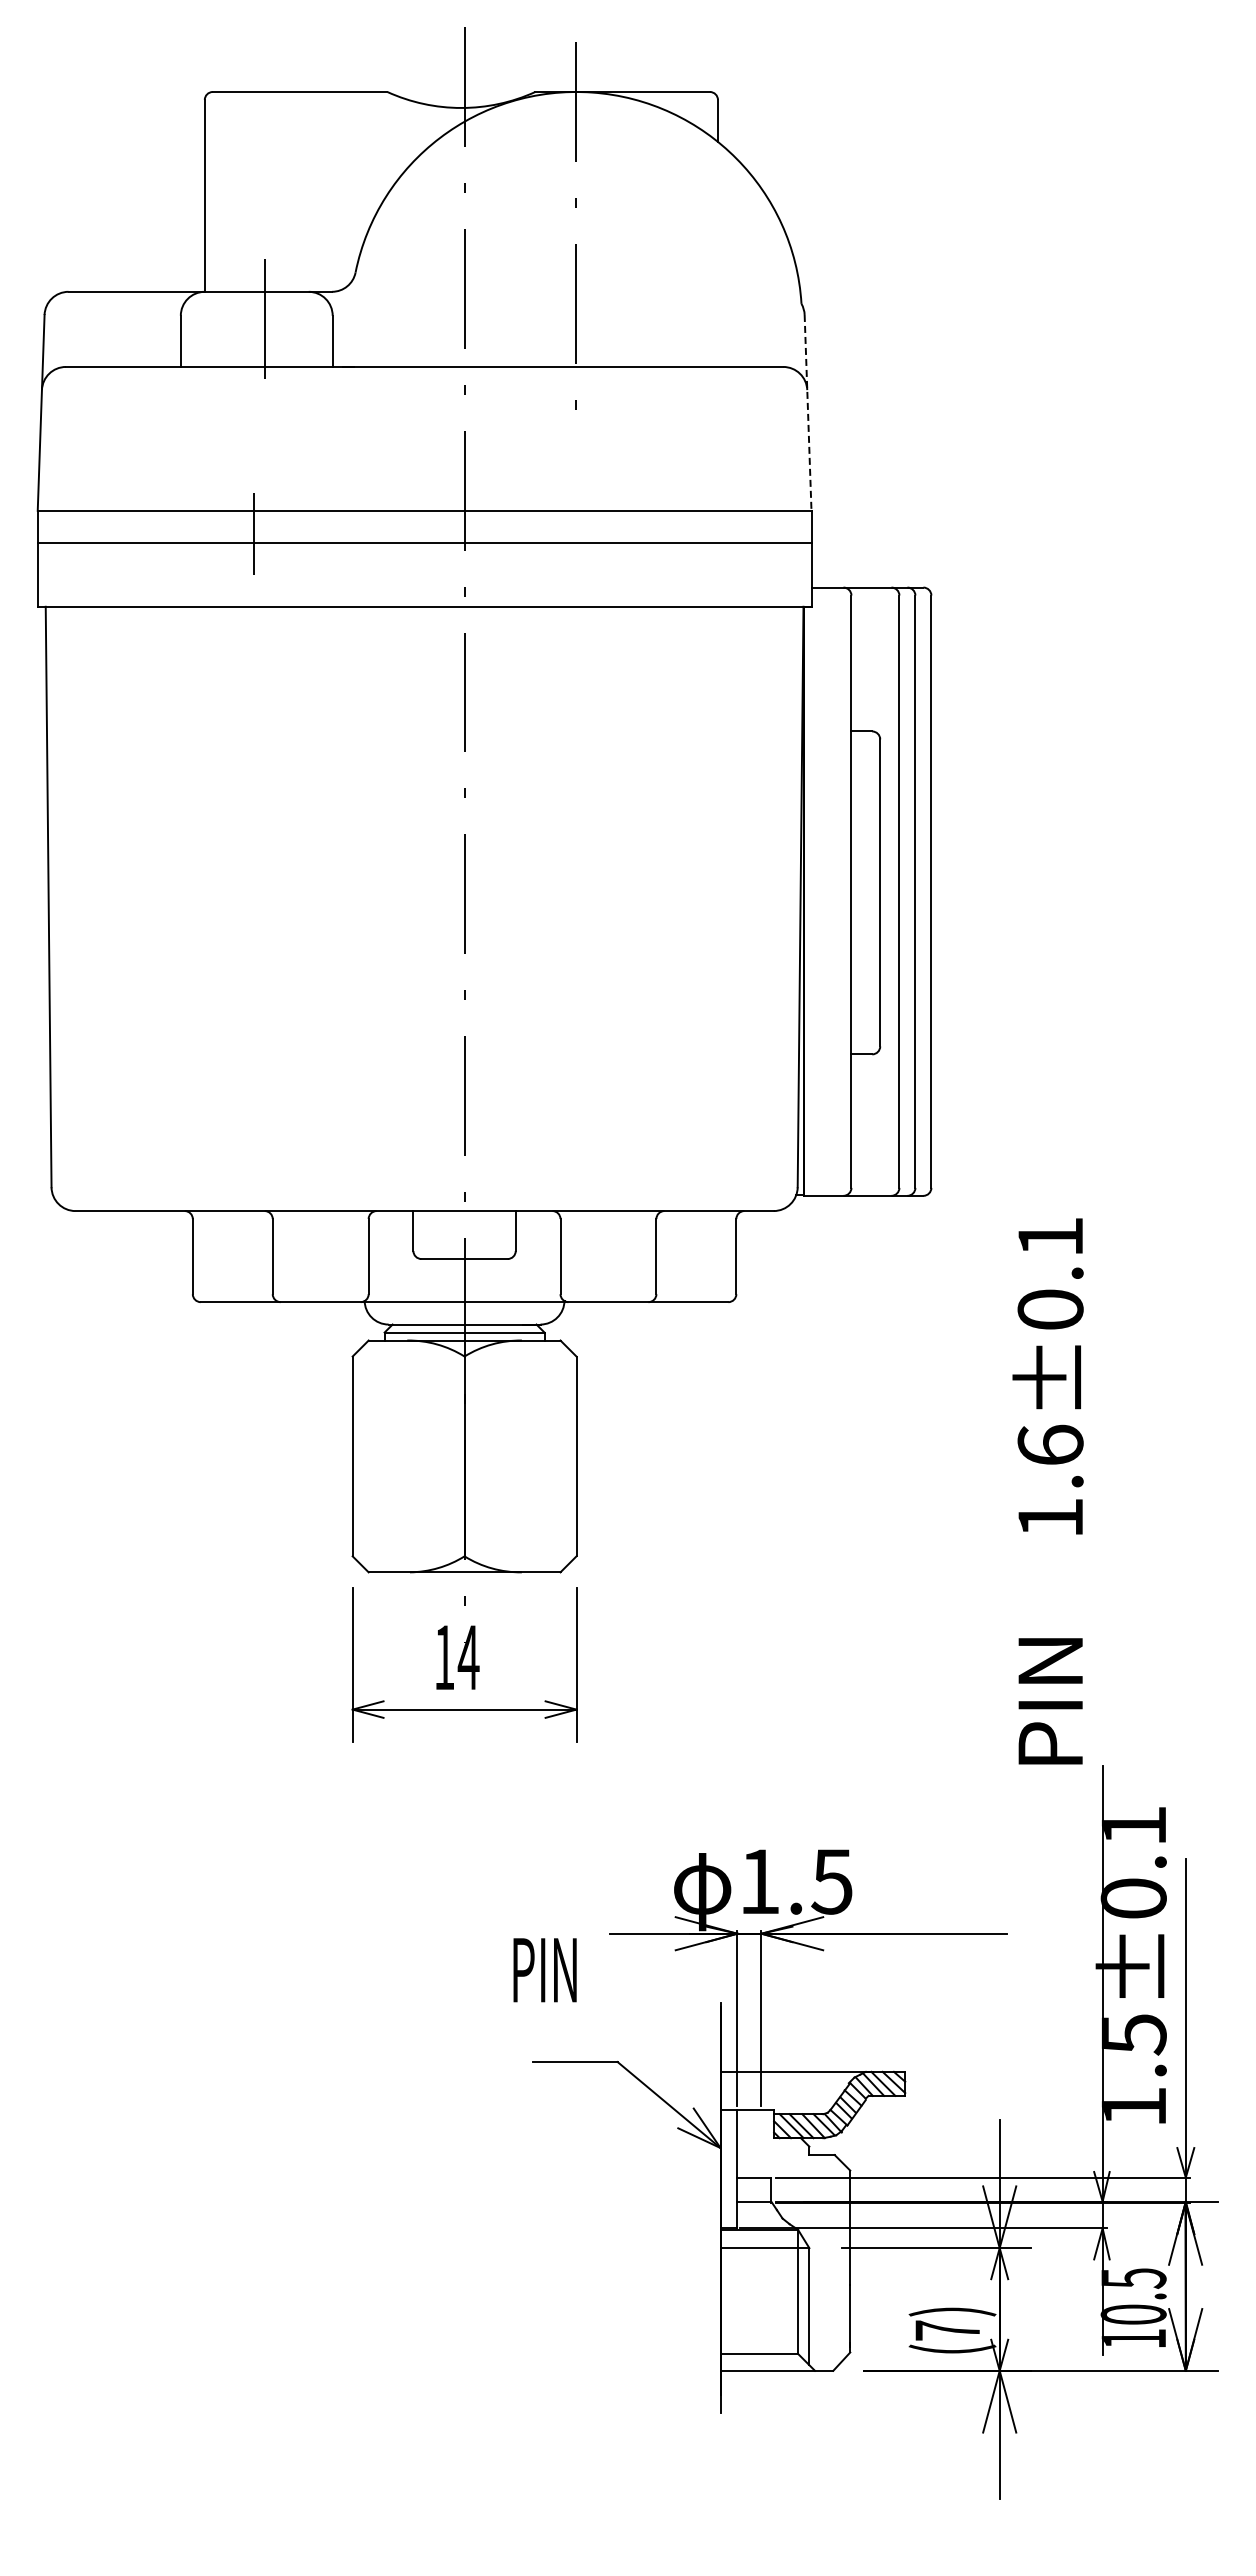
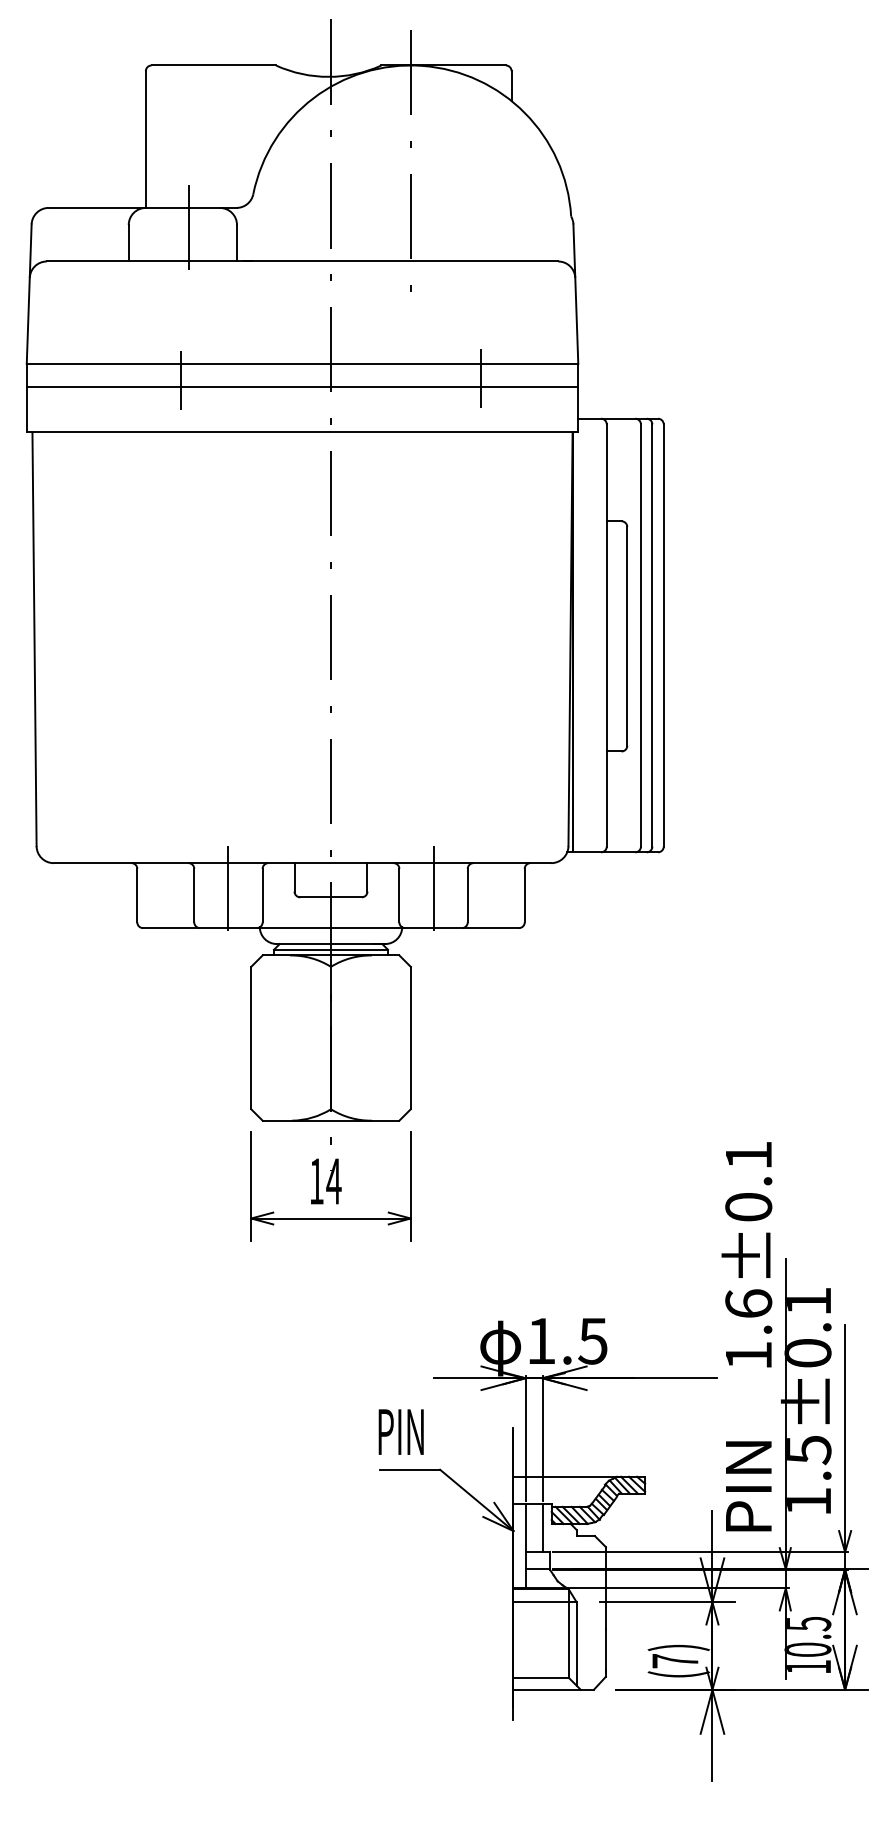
line: (808, 412) -> (576, 293), dashed -> solid
line: (675, 530) -> (481, 378), added
line: (320, 1249) -> (228, 890), added
line: (608, 1249) -> (433, 890), added
text: (1047, 1491) -> (746, 1336), moved
text: (544, 1970) -> (400, 1432), moved
line: (761, 2143) -> (542, 1527), added

